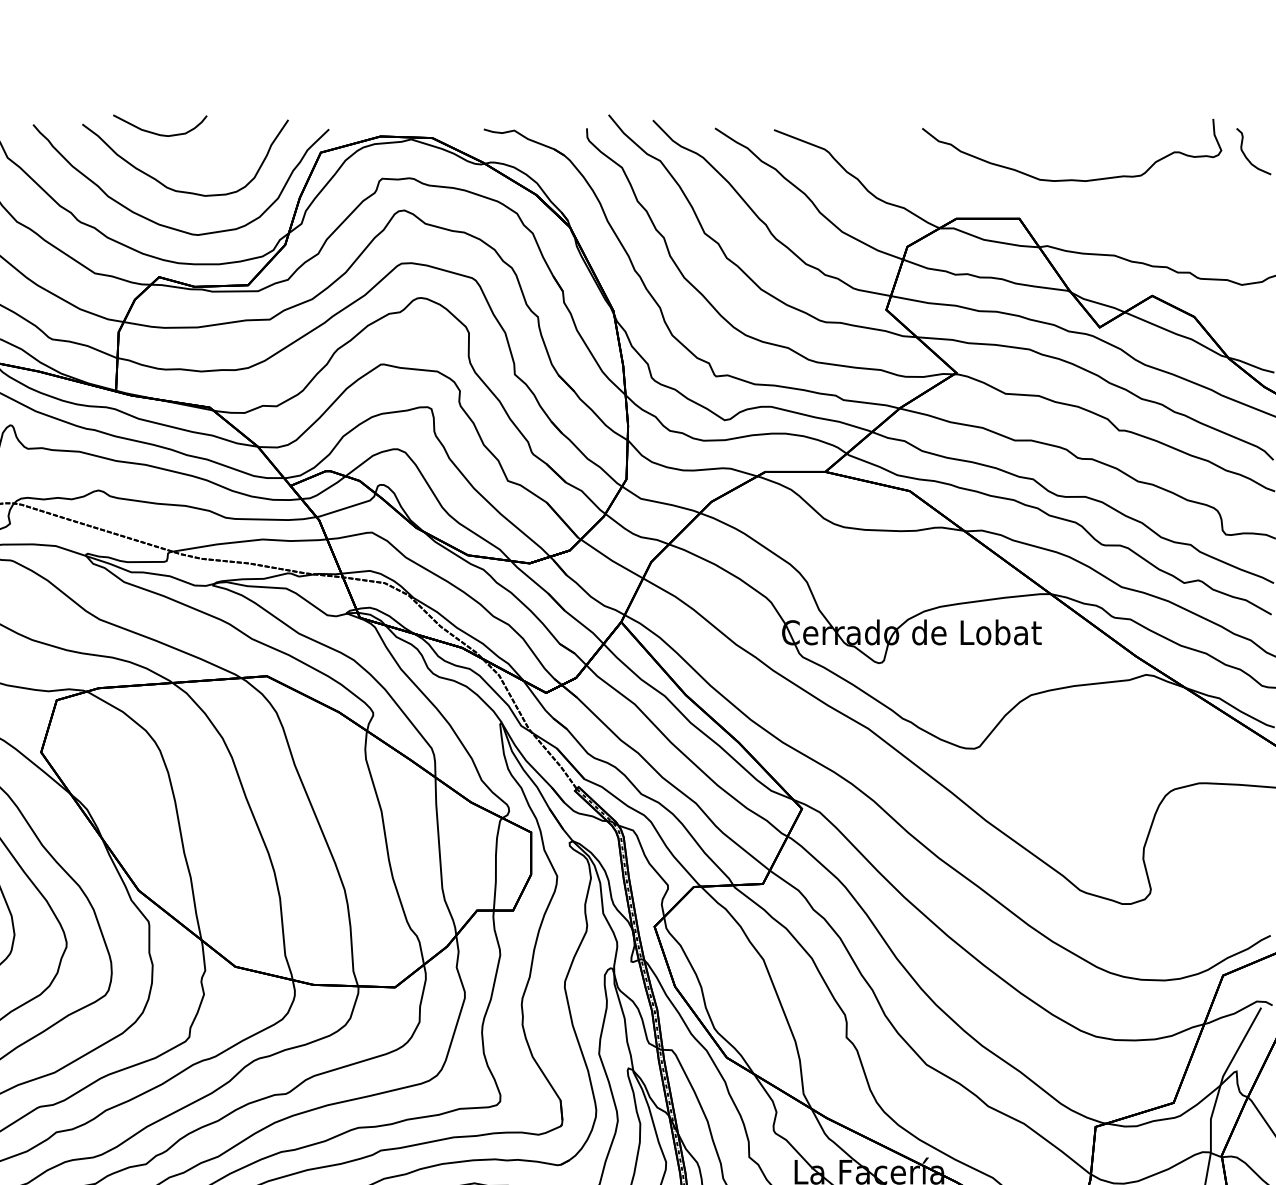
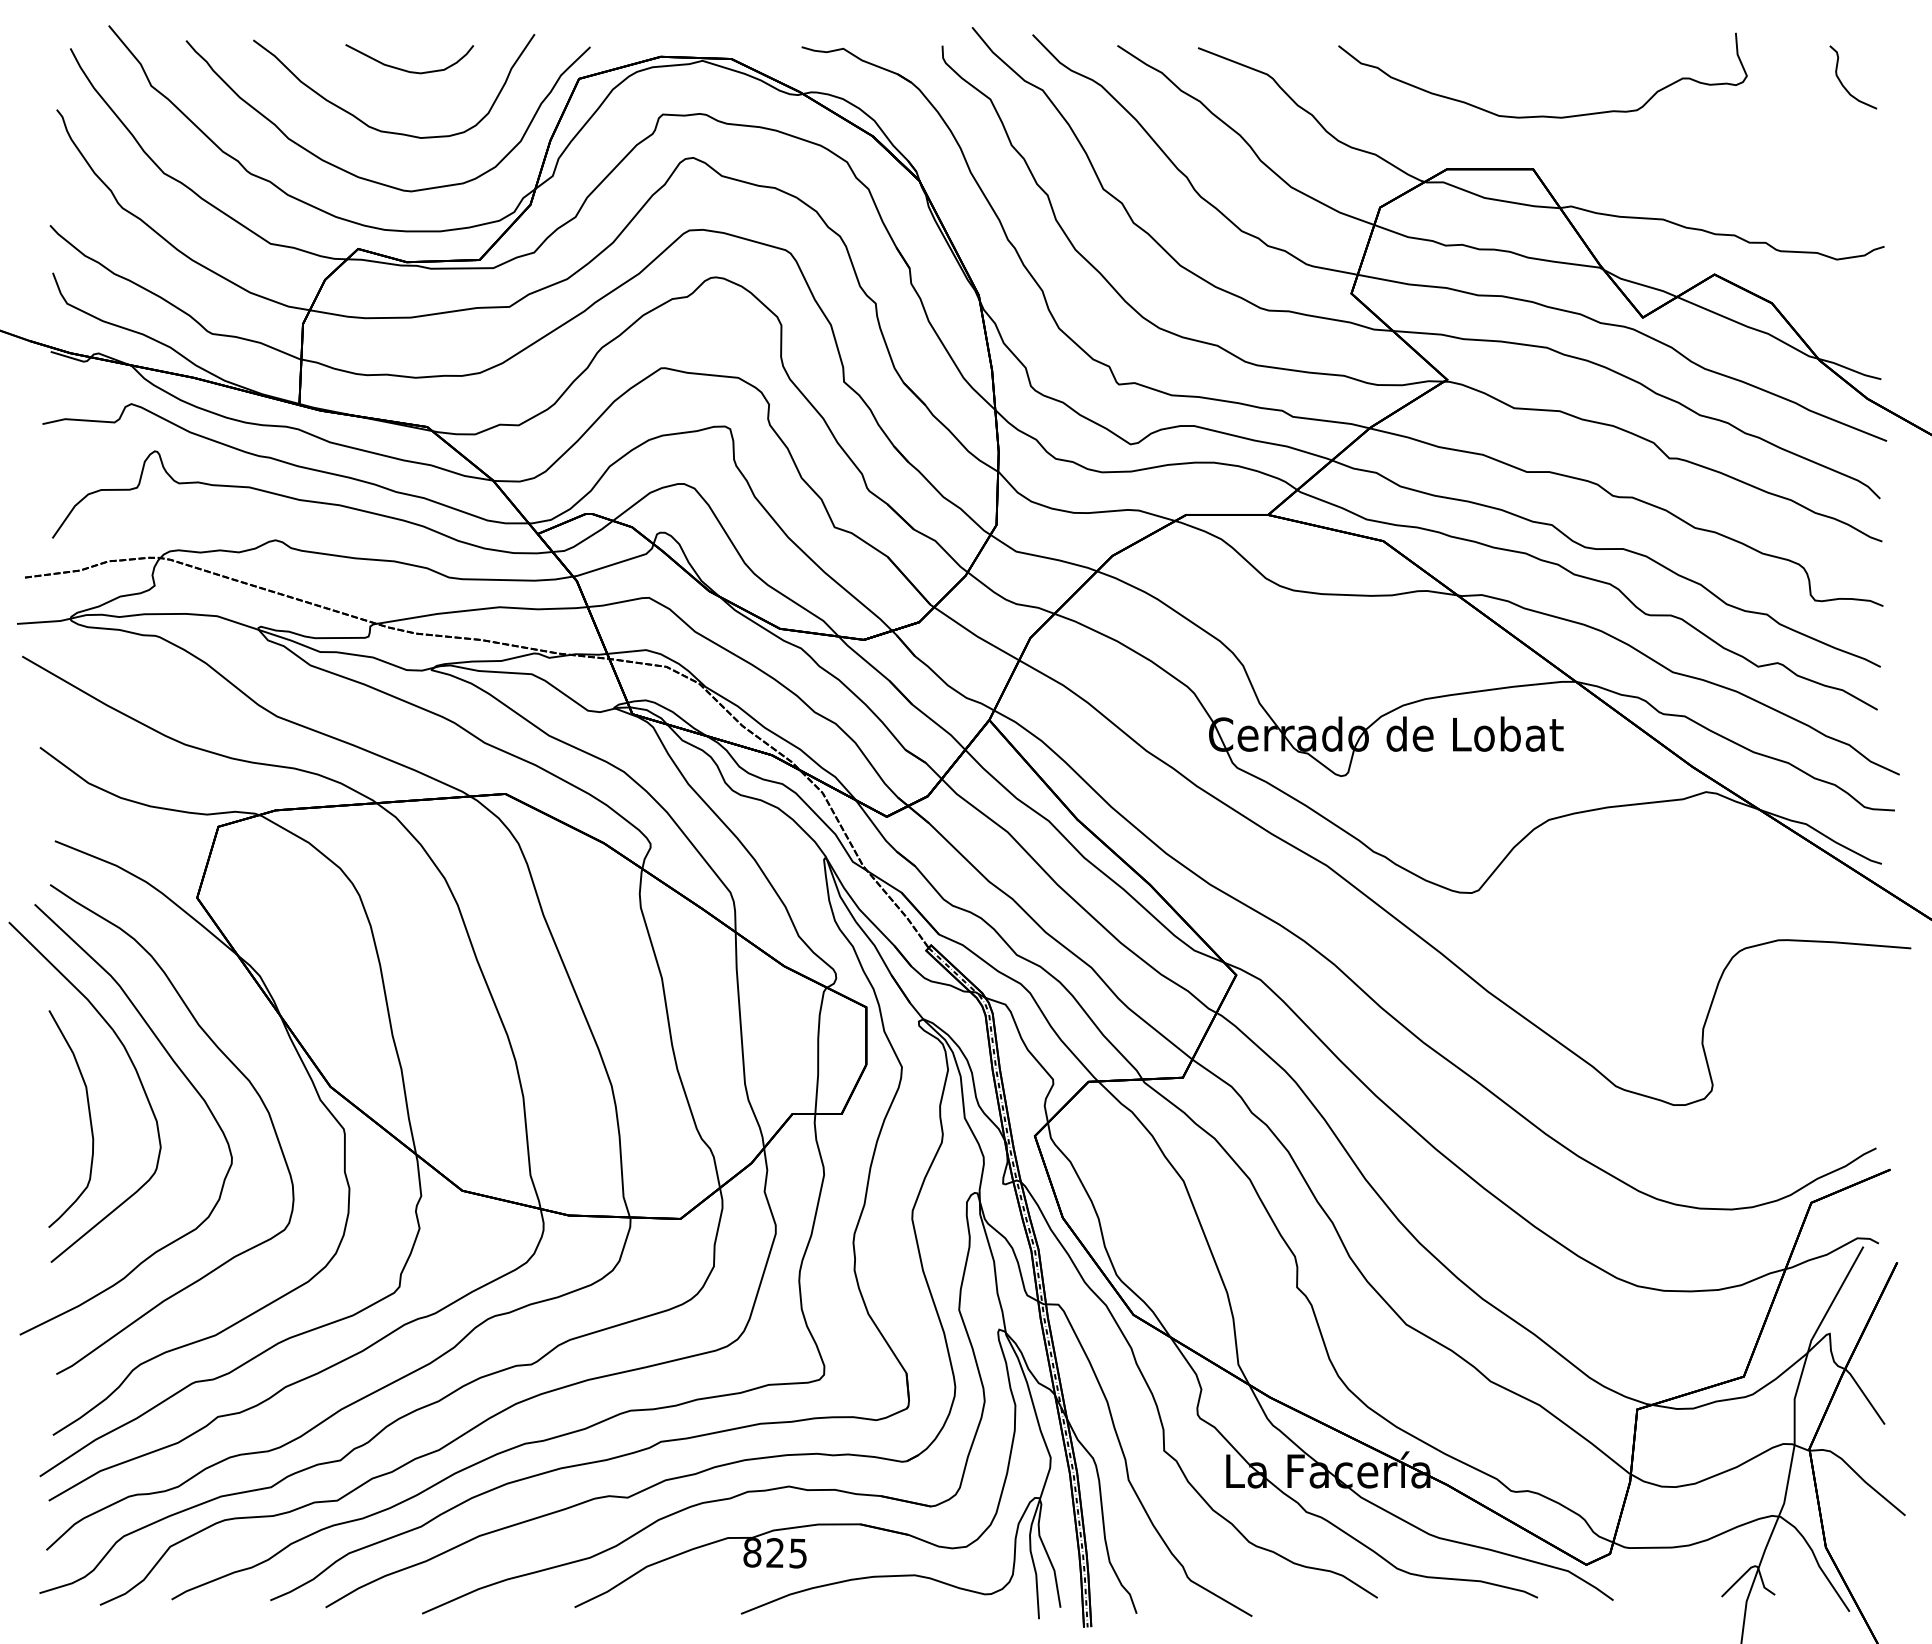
curve: (157, 133) -> (405, 69), moved
curve: (1071, 179) -> (1542, 115), moved

